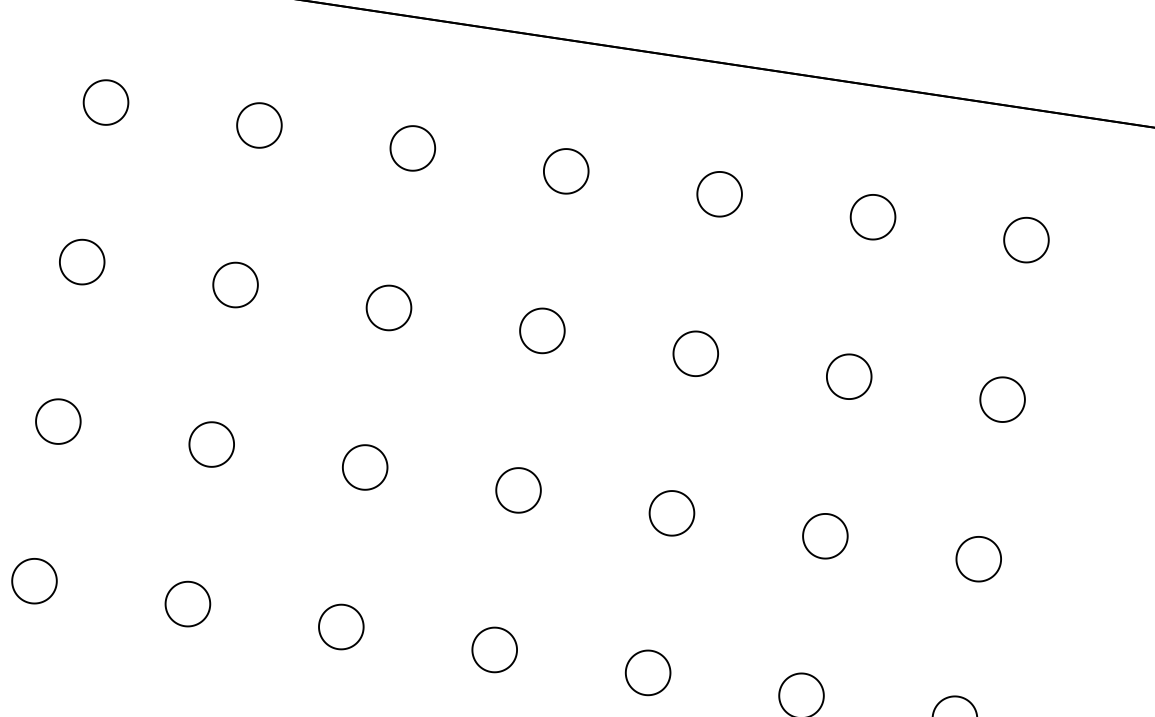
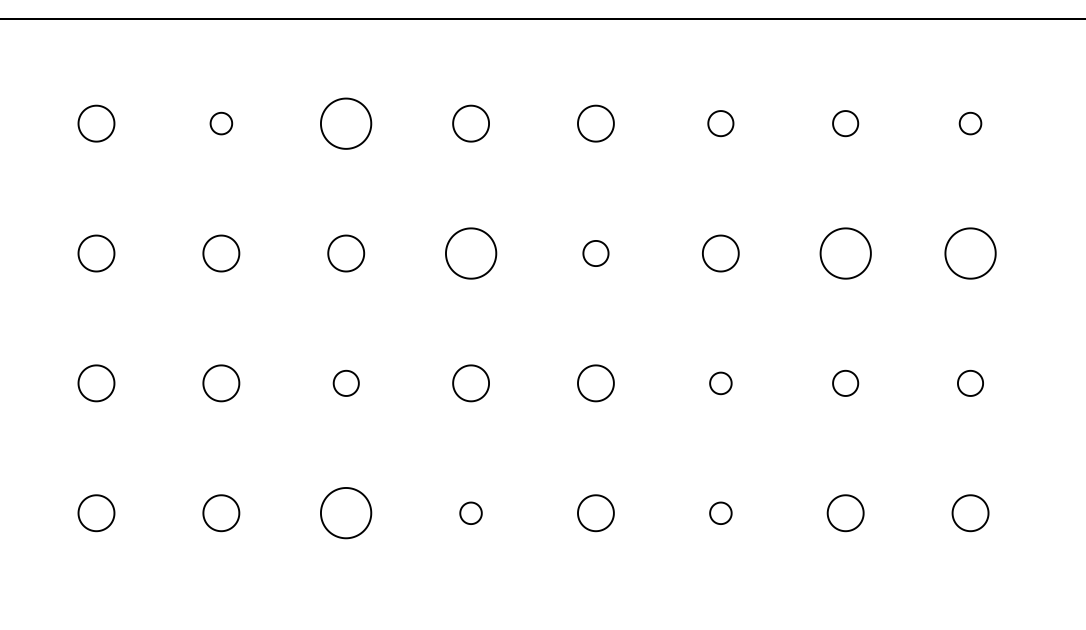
part: (106, 102) -> (221, 123), size x0.6
part: (259, 125) -> (346, 123), size x1.4
part: (719, 194) -> (720, 123), size x0.7
part: (872, 216) -> (845, 123), size x0.7
part: (1026, 239) -> (970, 123), size x0.6
part: (388, 307) -> (470, 253), size x1.4
part: (541, 330) -> (595, 253), size x0.7
part: (848, 376) -> (845, 253), size x1.4
part: (1002, 399) -> (970, 253), size x1.4
part: (212, 444) -> (346, 383), size x0.7
part: (671, 513) -> (720, 383), size x0.6
part: (825, 536) -> (845, 383), size x0.7
part: (978, 559) -> (970, 383), size x0.7
part: (188, 604) -> (346, 513), size x1.4
part: (340, 627) -> (470, 513), size x0.6
part: (647, 673) -> (720, 513), size x0.6

